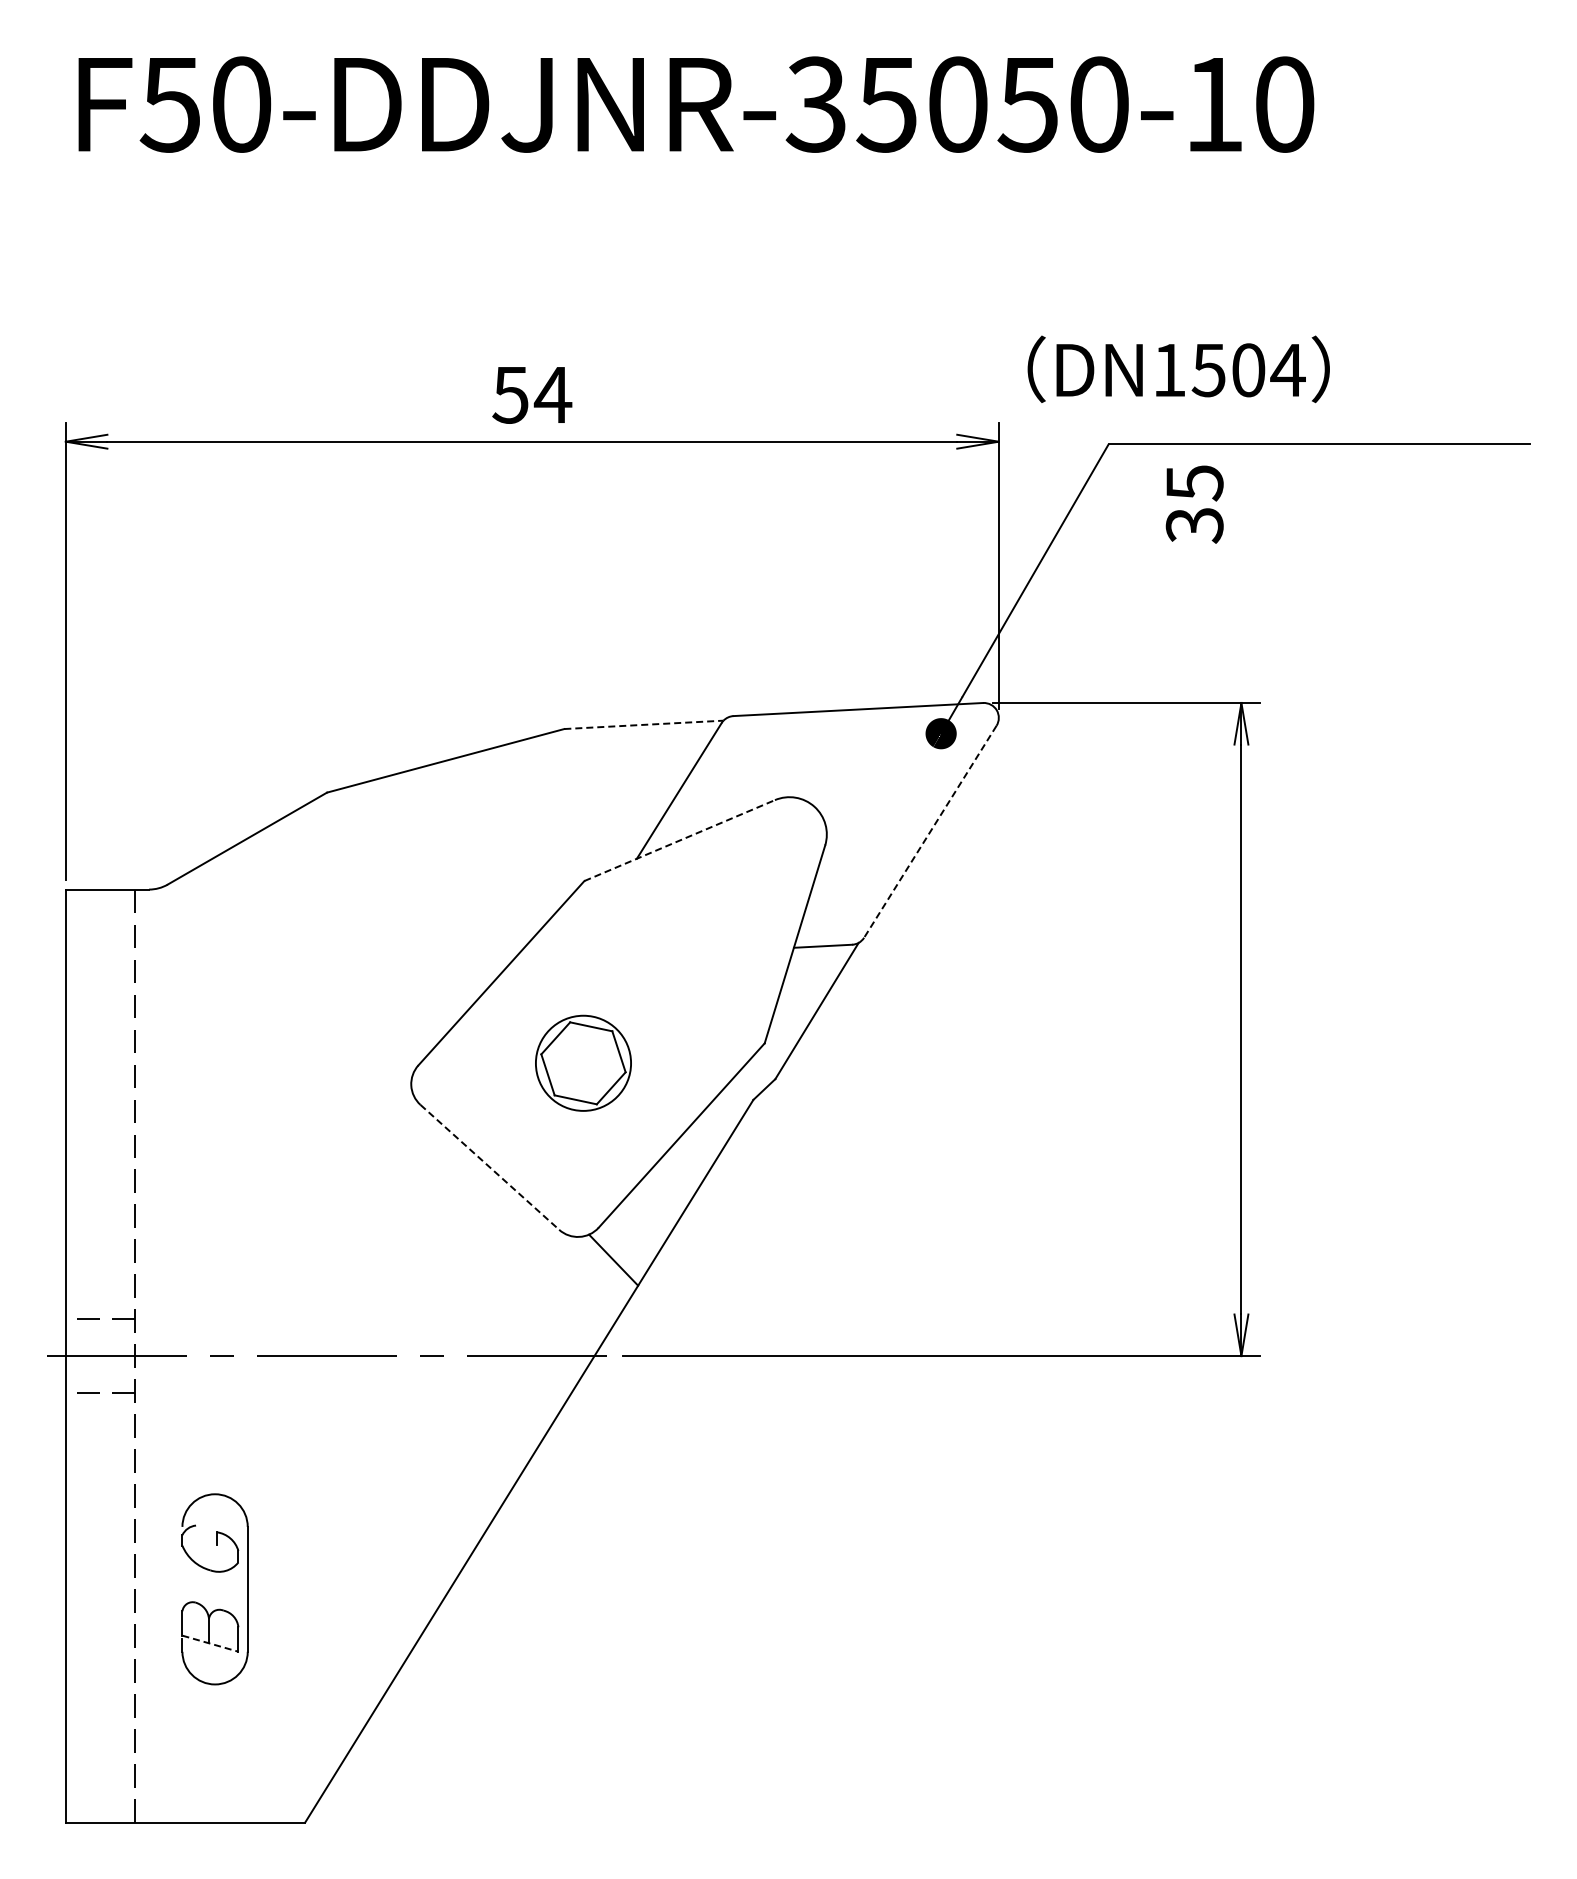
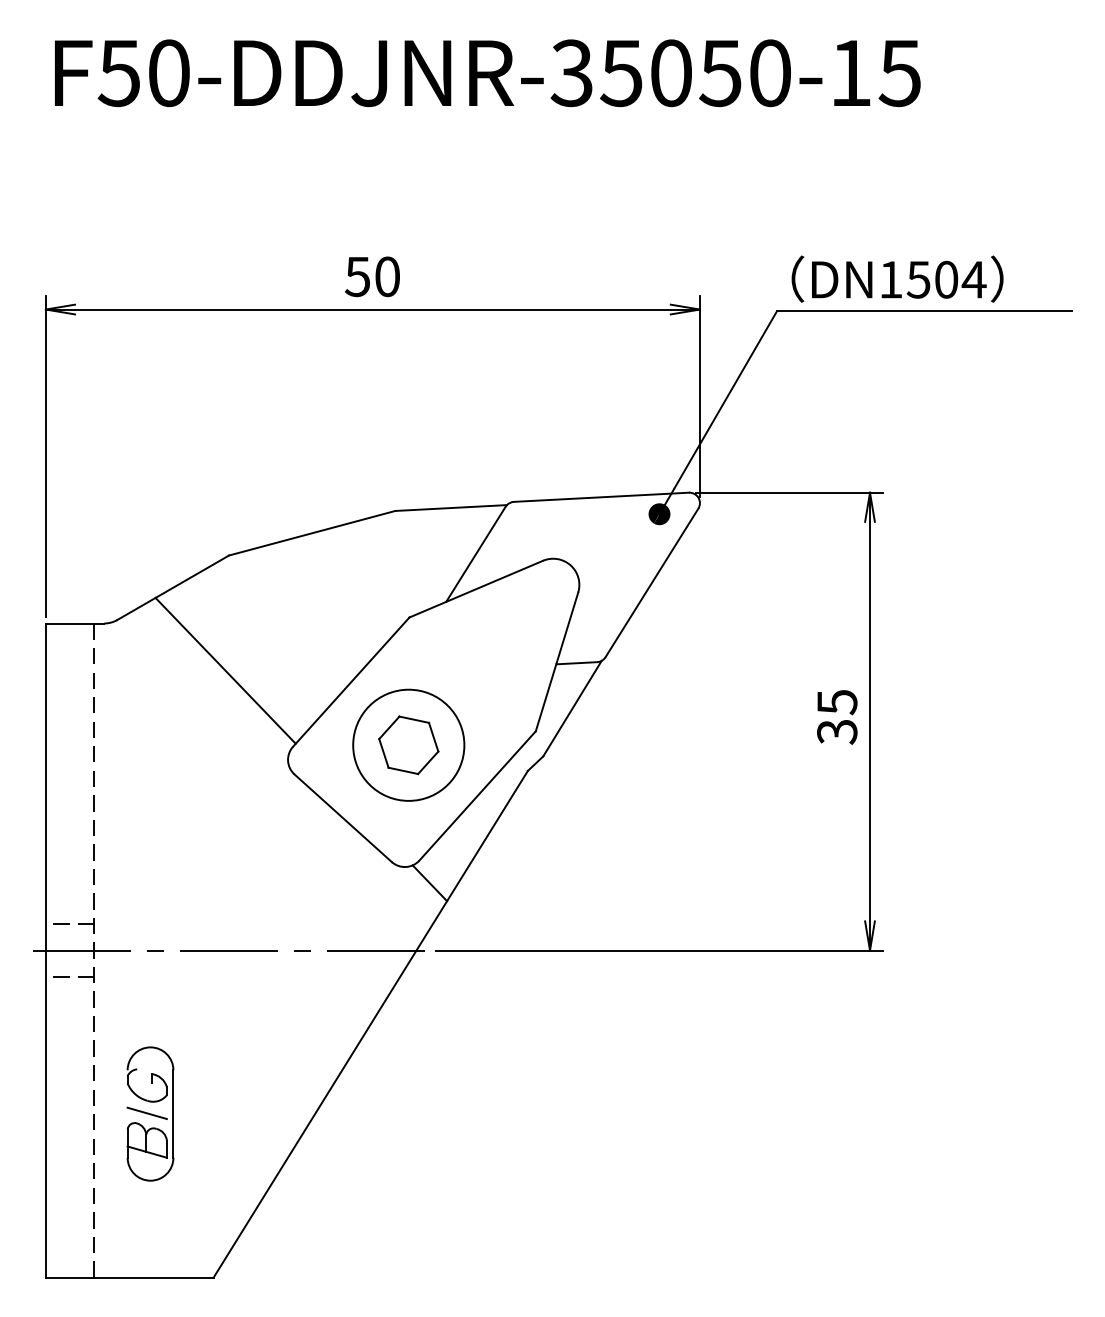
text: (1283, 104) -> (899, 73), F50-DDJNR-35050-10 -> F50-DDJNR-35050-15
text: (1178, 369) -> (897, 279), moved
text: (552, 394) -> (387, 276), 54 -> 50
text: (1194, 504) -> (837, 717), moved
line: (643, 724) -> (450, 507), dashed -> solid
line: (930, 831) -> (652, 582), dashed -> solid
line: (680, 840) -> (476, 589), dashed -> solid
line: (322, 957) -> (225, 671), added
circle: (583, 1063) -> (408, 745), size x1.67
line: (490, 1167) -> (343, 818), dashed -> solid
line: (210, 1588) -> (147, 1113), added
line: (210, 1643) -> (147, 1152), dashed -> solid

